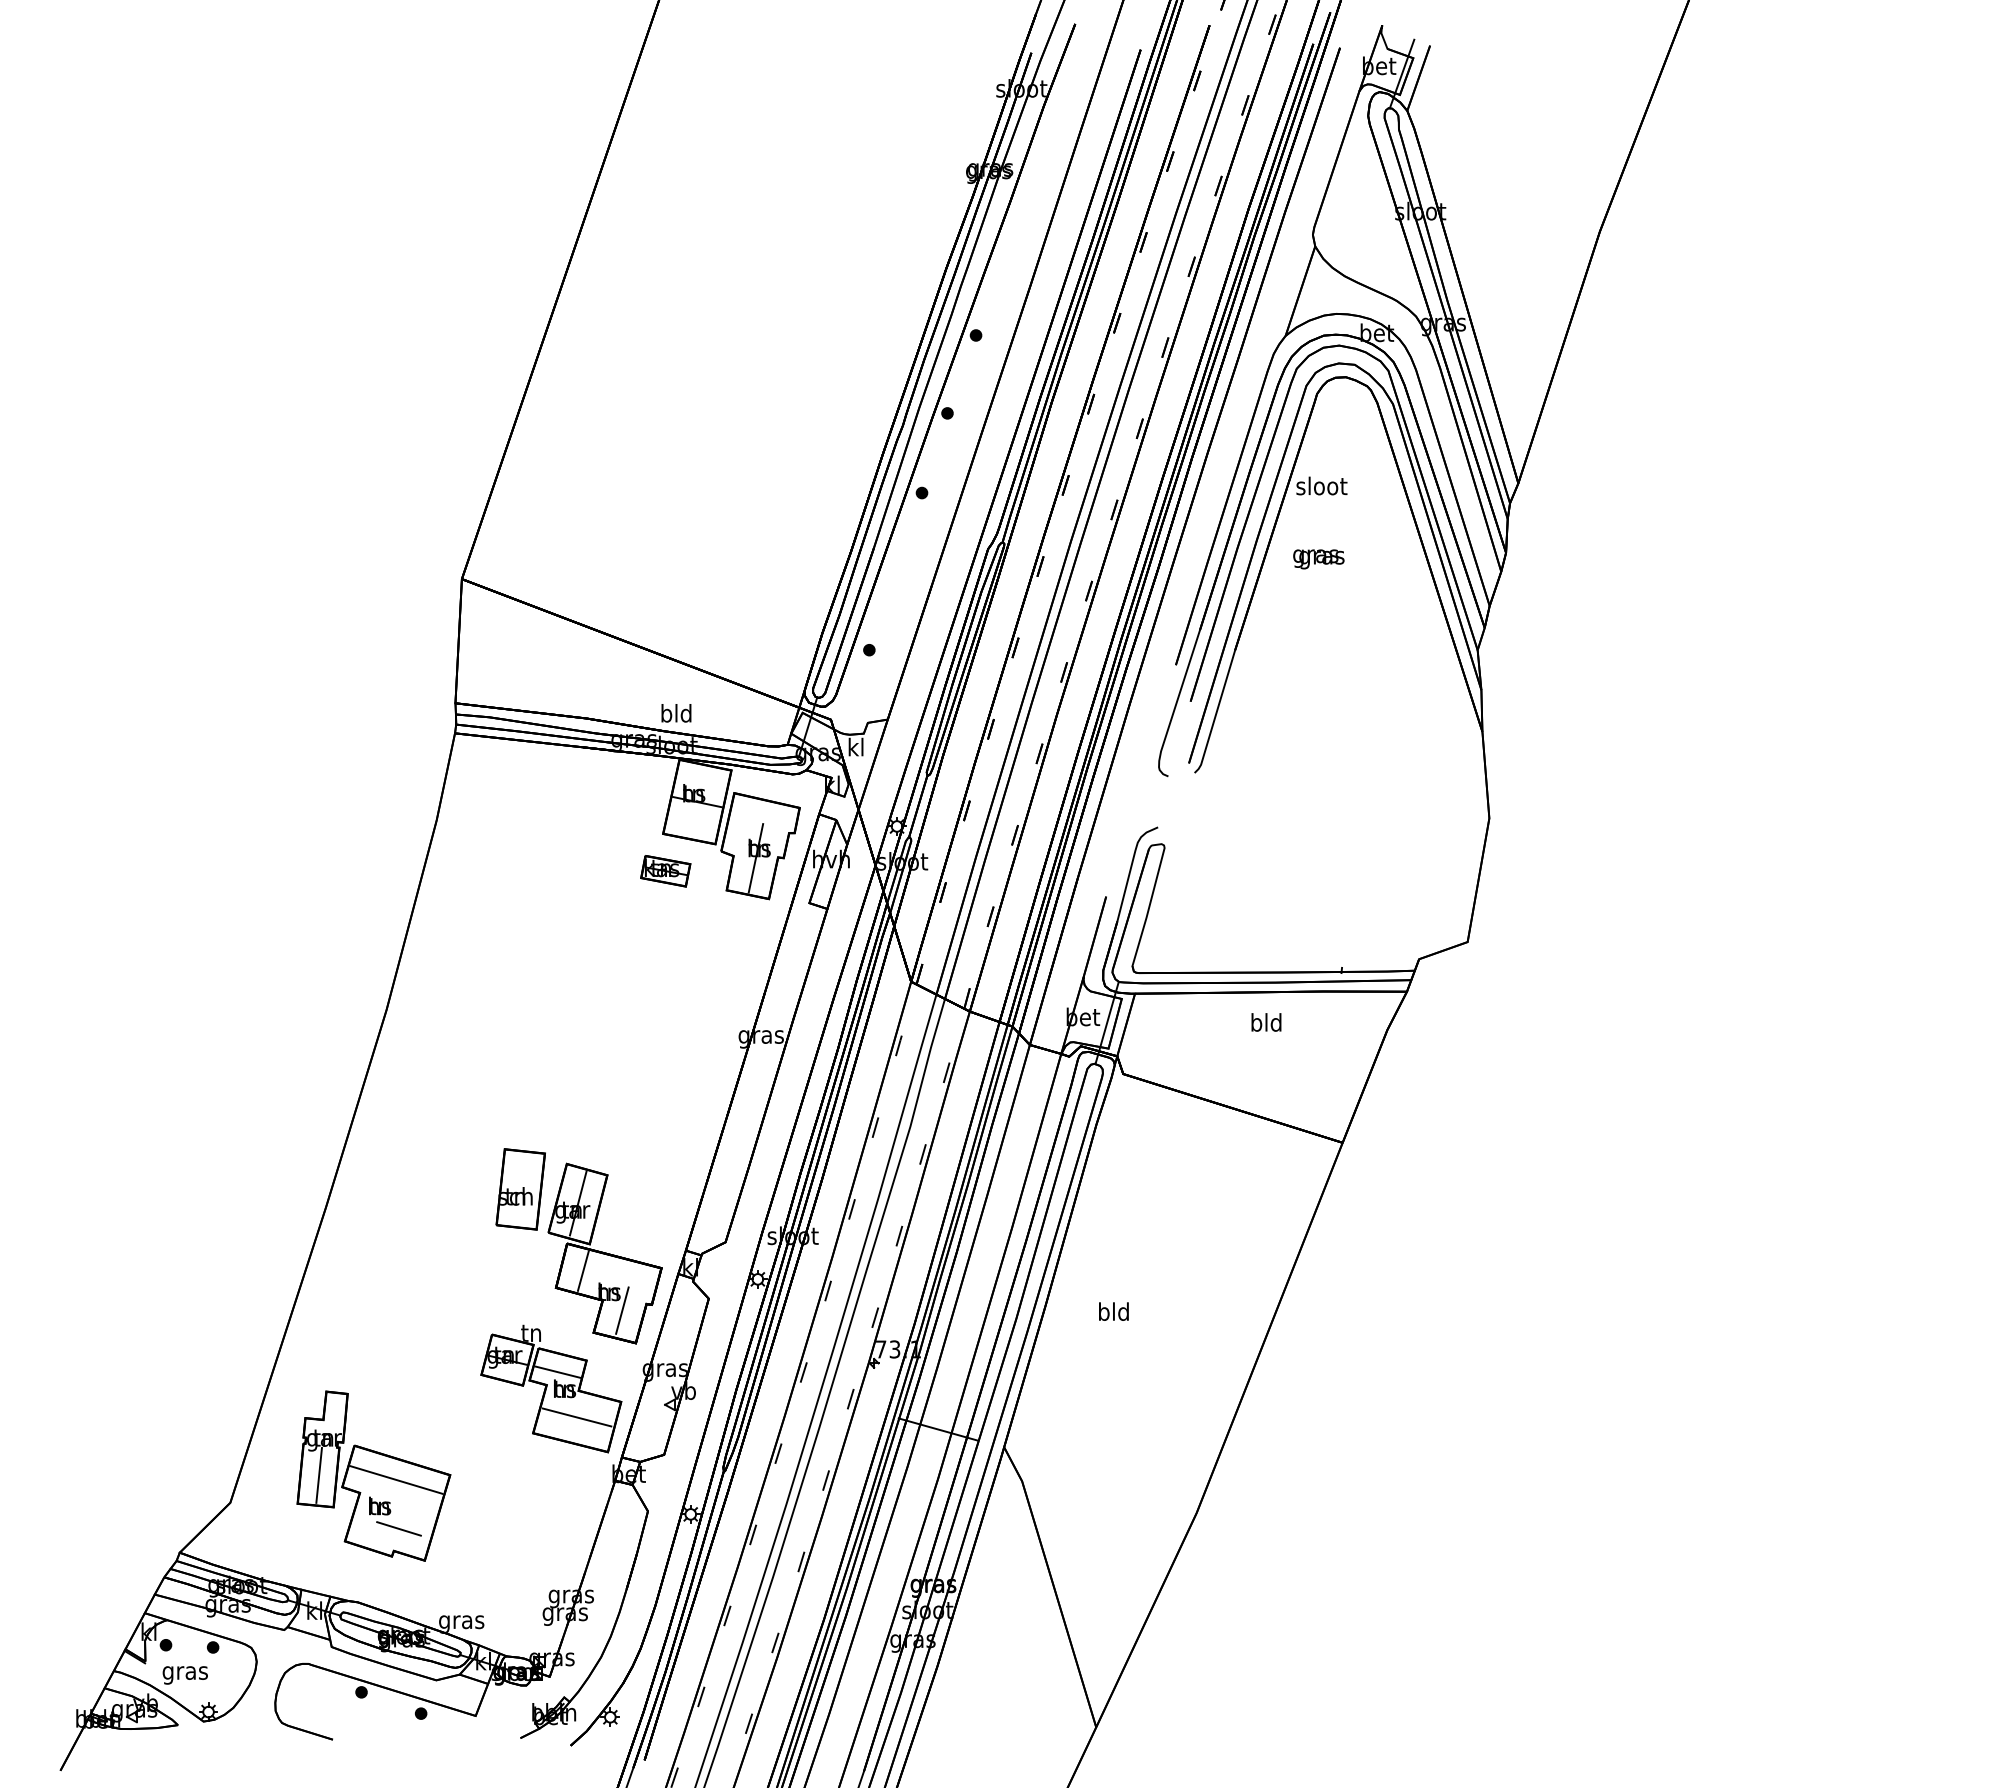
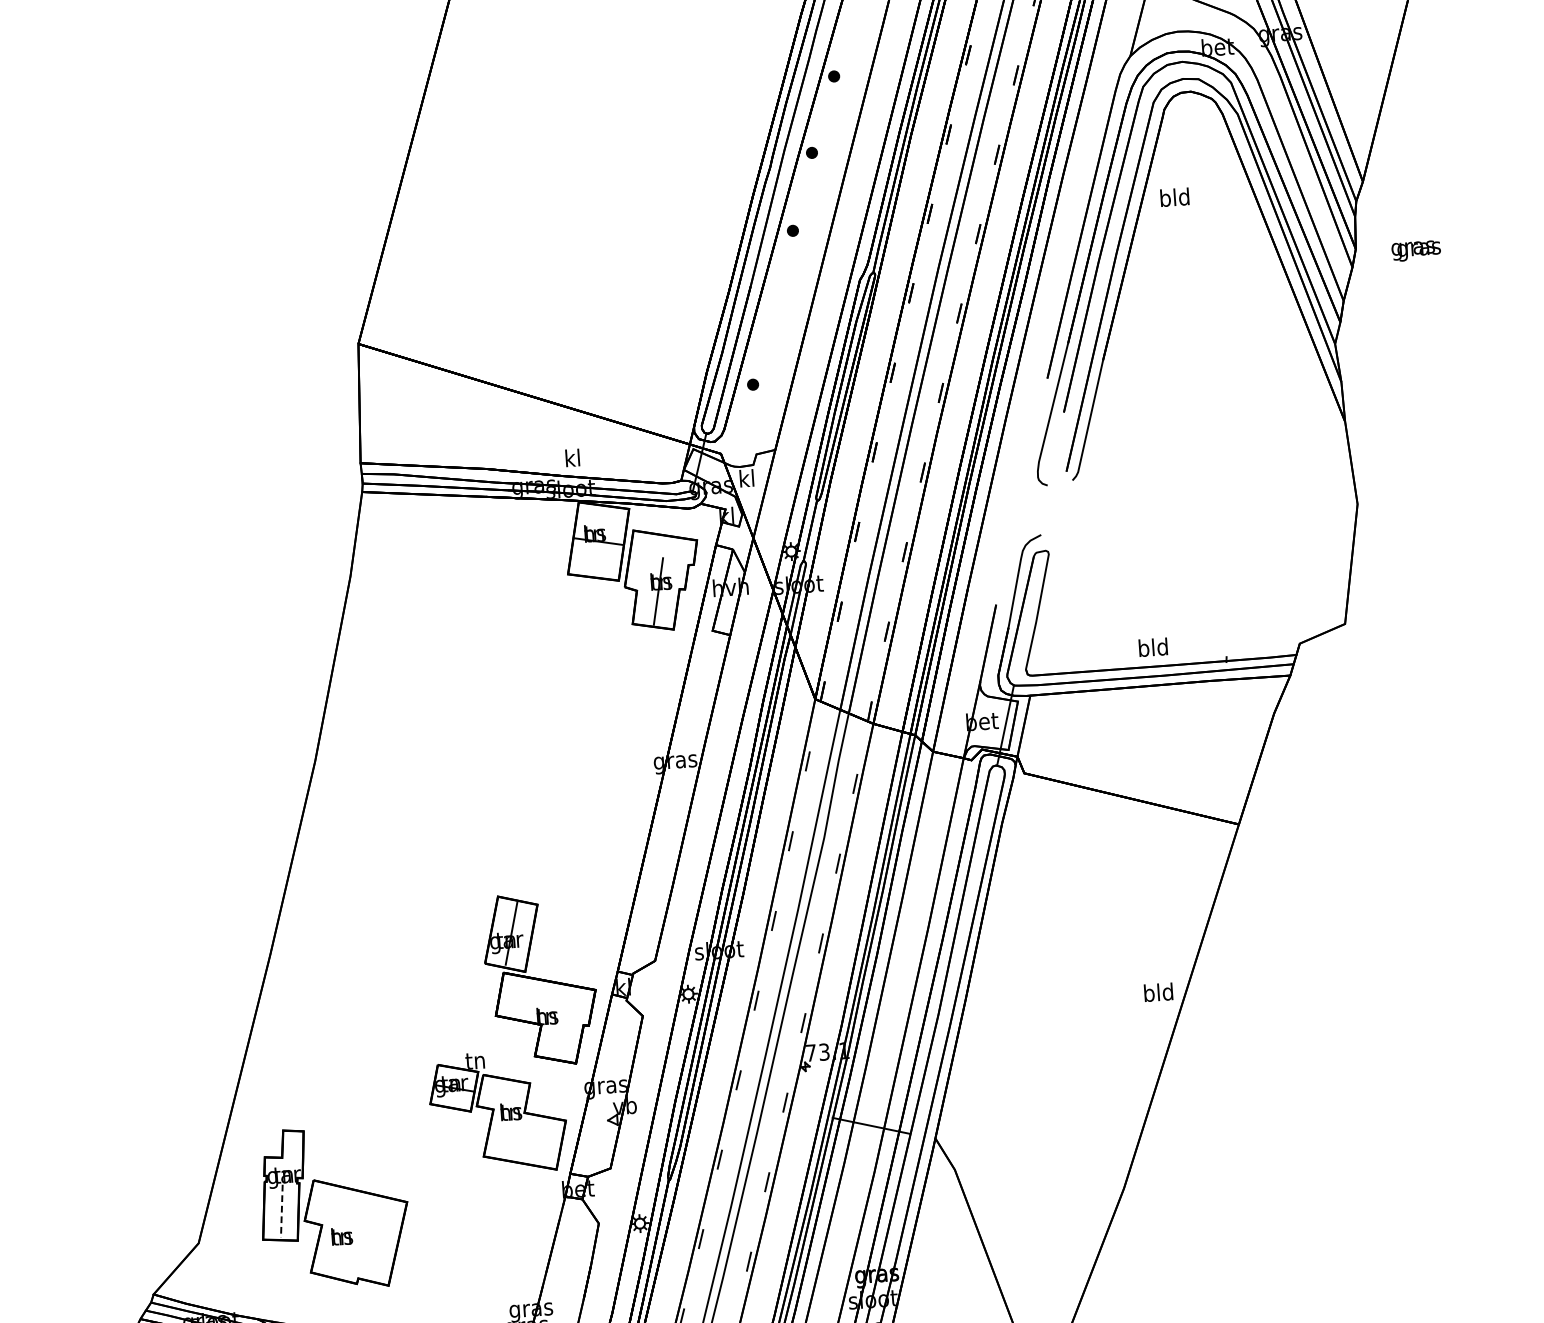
text: (1321, 485) -> (1174, 196), sloot -> bld
text: (1318, 559) -> (1415, 251), moved
text: (676, 713) -> (572, 458), bld -> kl
part: (665, 871) -> (572, 610), removed
text: (1266, 1022) -> (1153, 647), moved
part: (520, 1189) -> (455, 924), removed
line: (582, 1270) -> (520, 997), removed
line: (622, 1310) -> (561, 1033), removed
text: (1113, 1311) -> (1158, 992), moved
line: (557, 1371) -> (502, 1095), removed
line: (576, 1417) -> (524, 1138), removed
line: (319, 1475) -> (282, 1211), solid -> dashed
line: (396, 1479) -> (356, 1209), removed
line: (398, 1528) -> (361, 1256), removed

